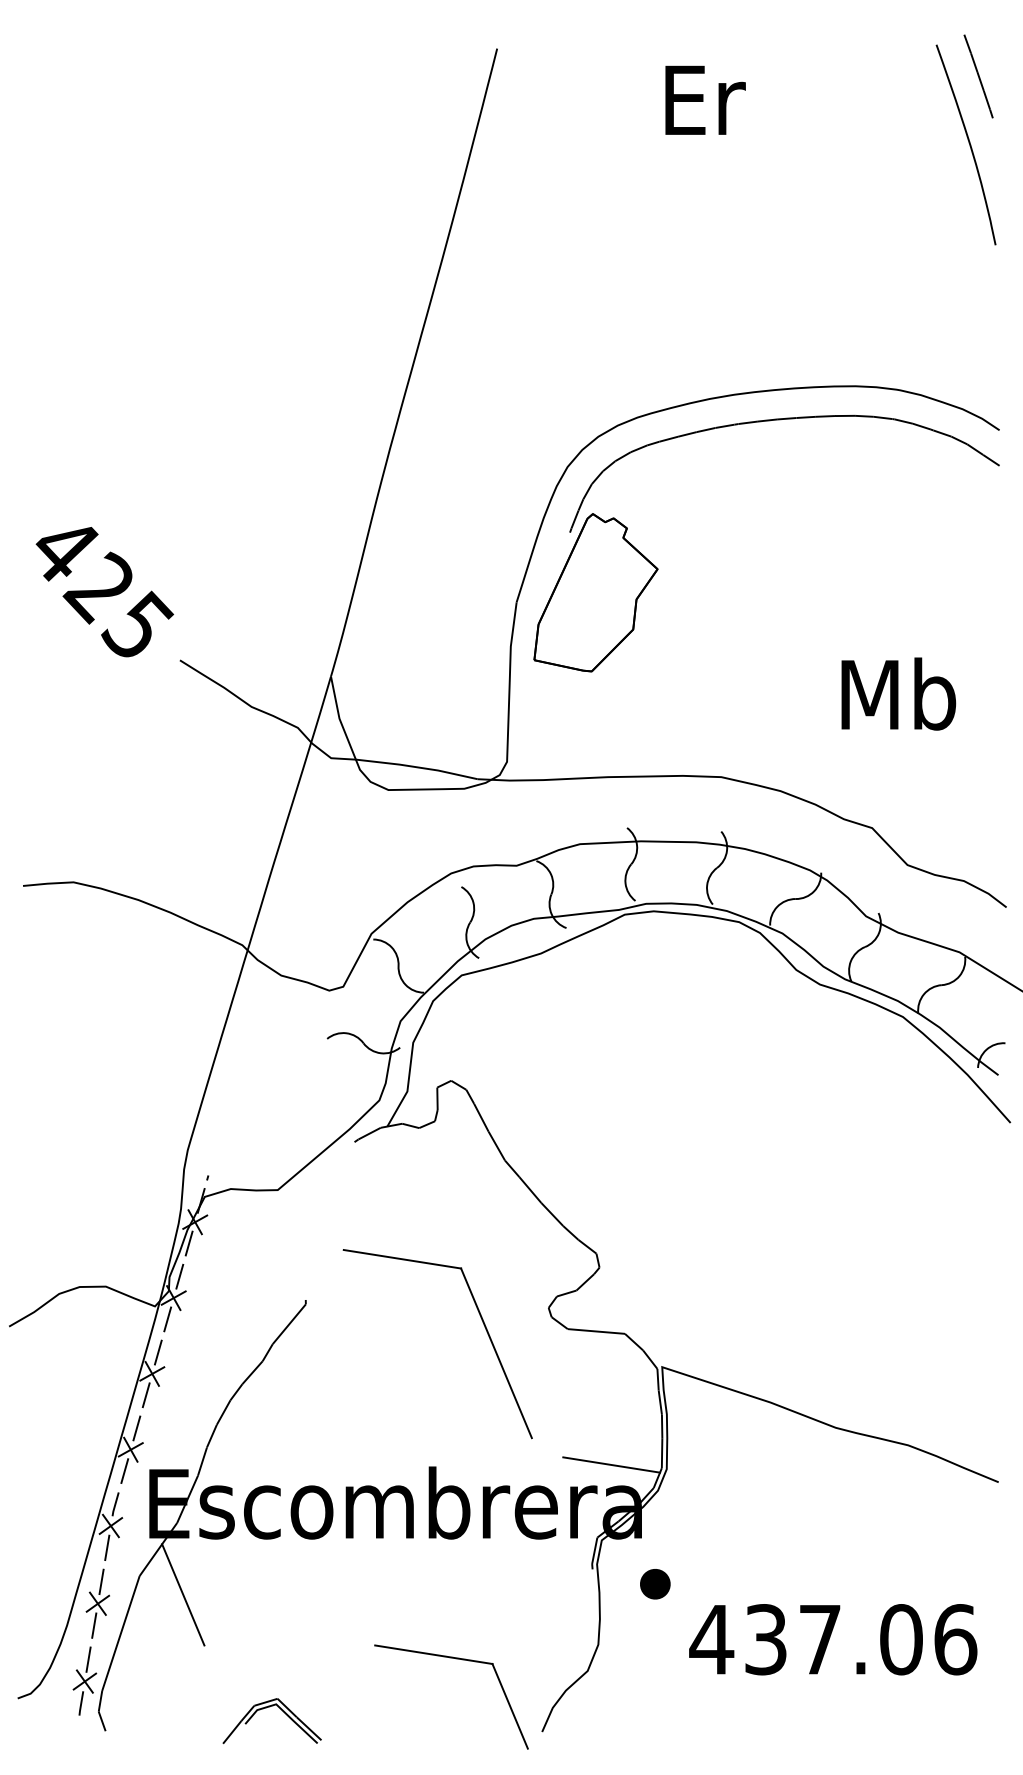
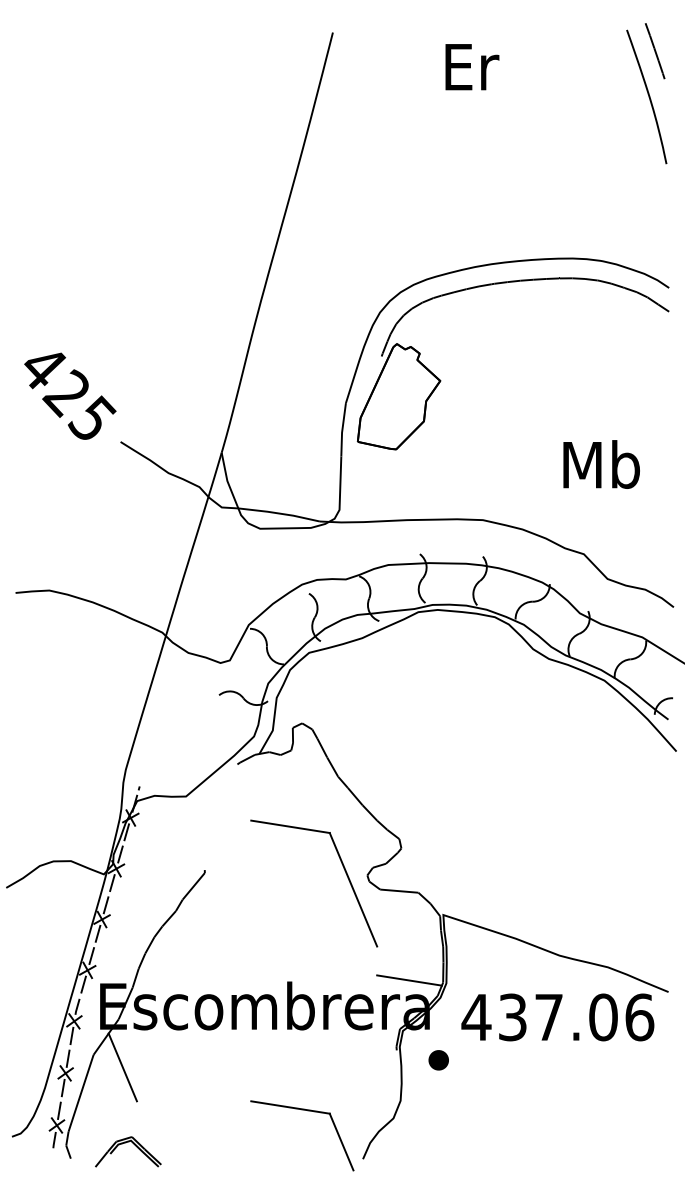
part: (483, 1326) -> (344, 871), moved
text: (832, 1639) -> (557, 1017), moved
part: (281, 1711) -> (134, 1145), moved

